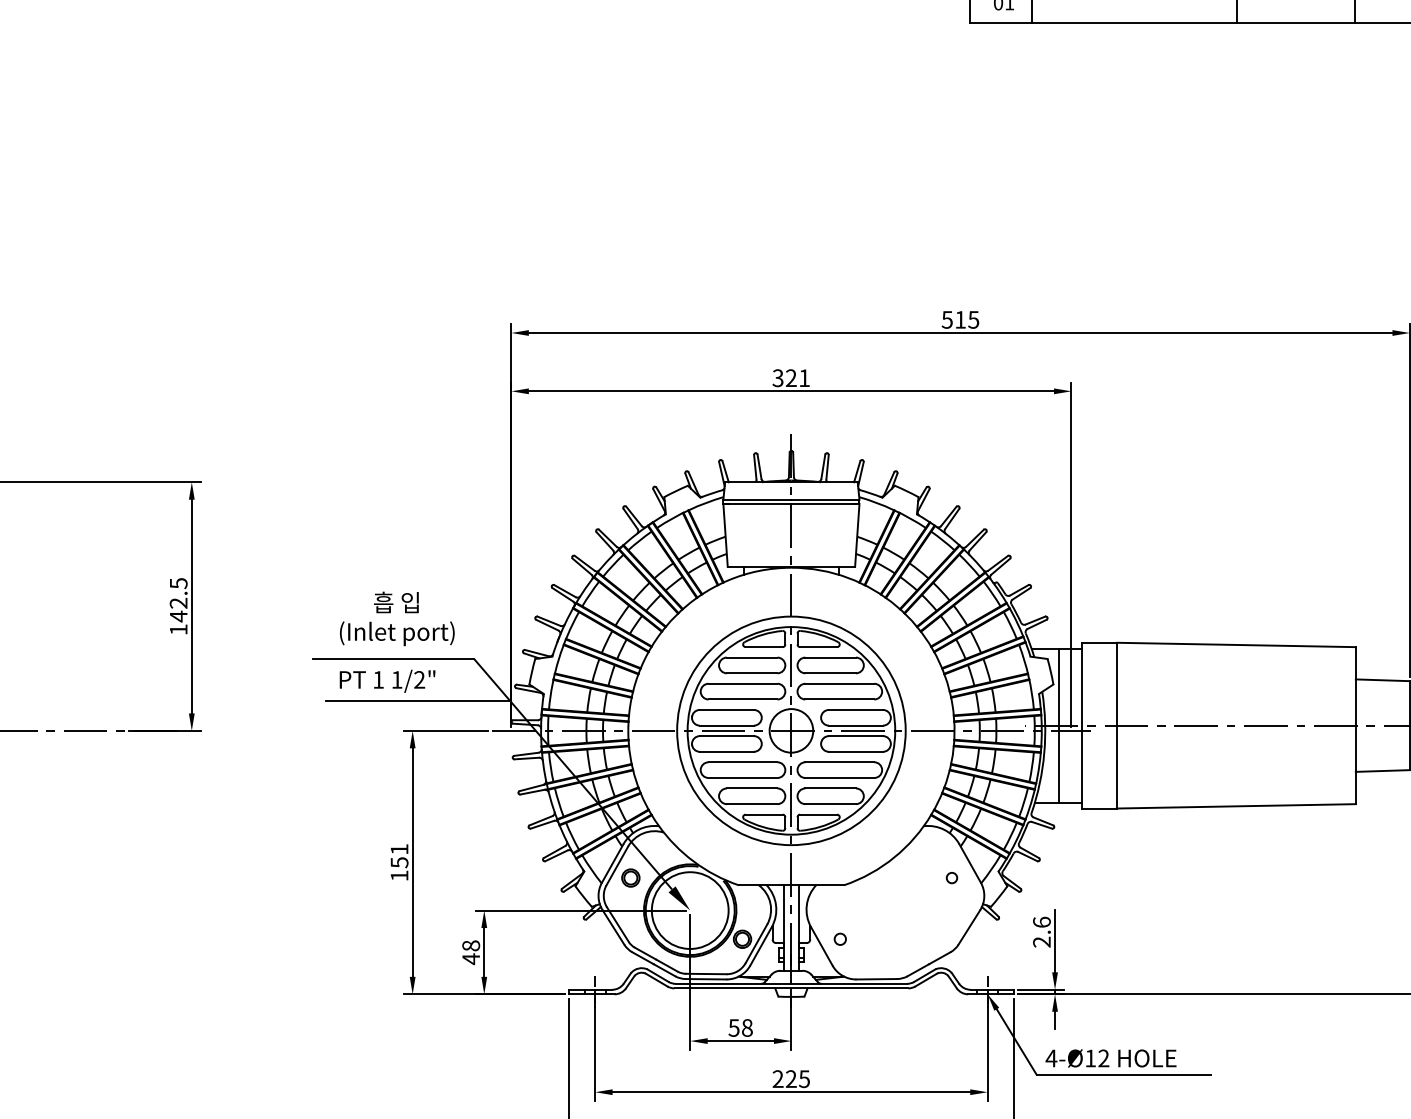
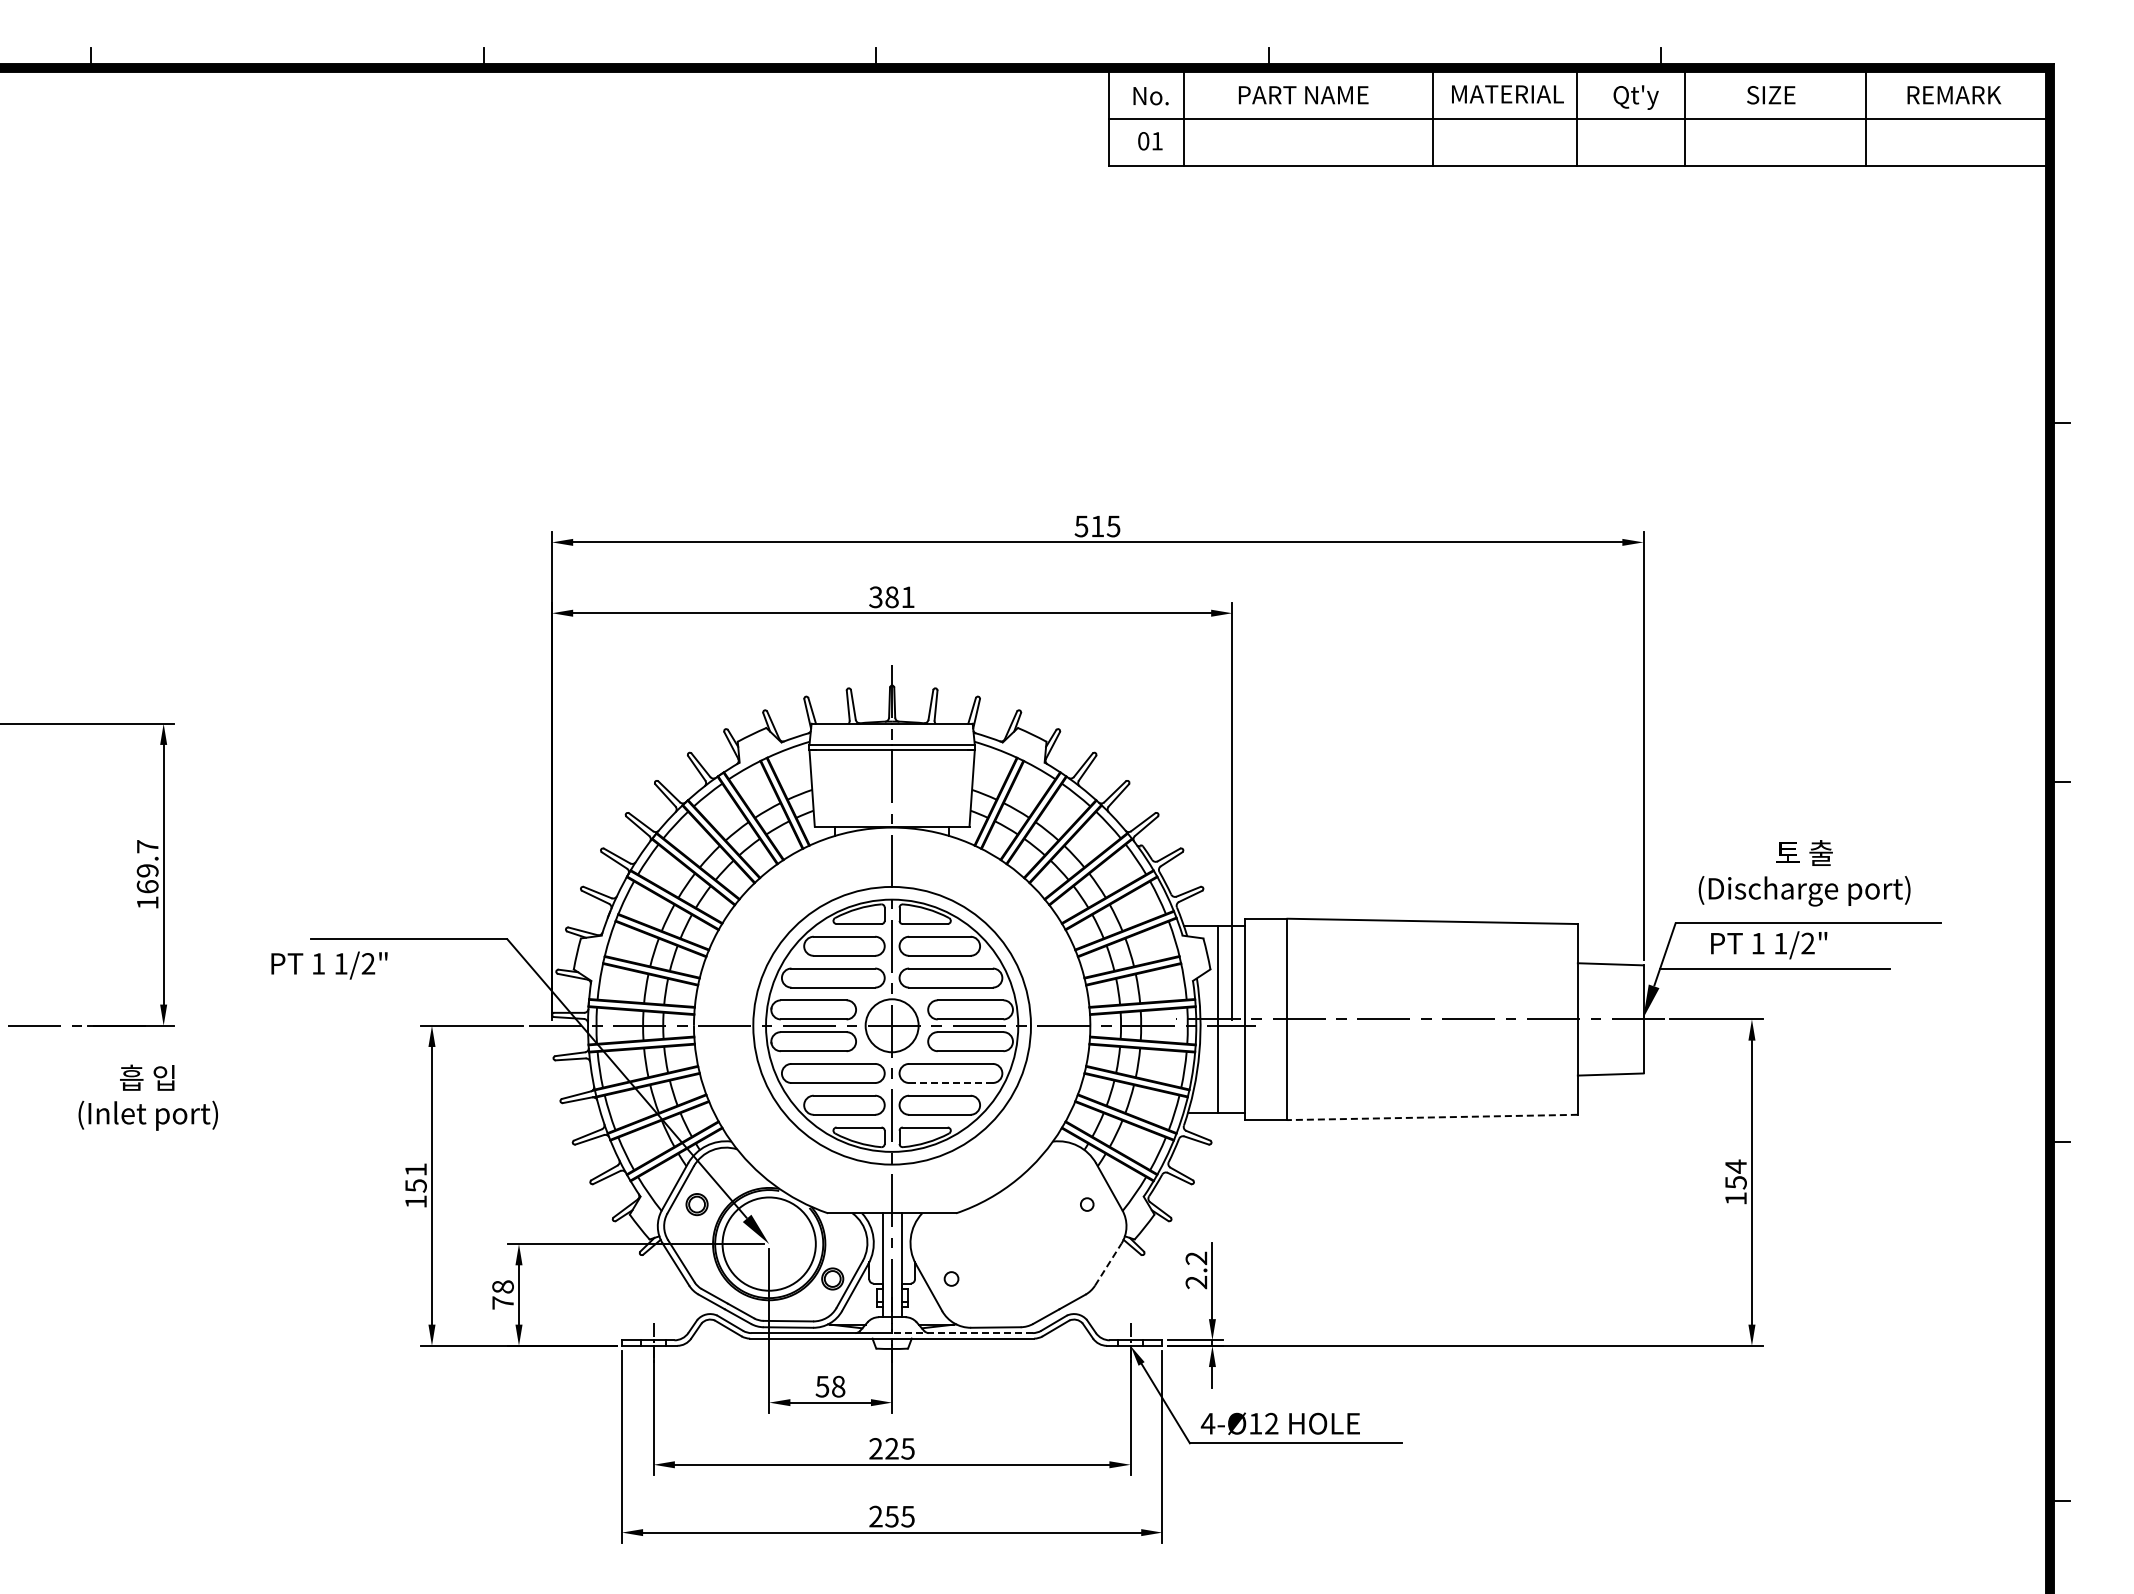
text: (790, 378) -> (891, 597), 321 -> 381
text: (178, 600) -> (147, 867), 142.5 -> 169.7
text: (396, 618) -> (147, 1097), moved
text: (387, 681) -> (329, 965), moved
line: (418, 701) -> (438, 989), removed
line: (839, 778) -> (950, 1083), solid -> dashed
line: (1236, 806) -> (1432, 1117), solid -> dashed
text: (1041, 922) -> (1196, 1258), 2.6 -> 2.2
line: (969, 927) -> (1108, 1264), solid -> dashed
text: (470, 958) -> (502, 1302), 48 -> 78
line: (848, 984) -> (961, 1333), solid -> dashed

